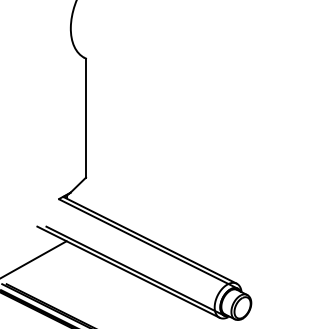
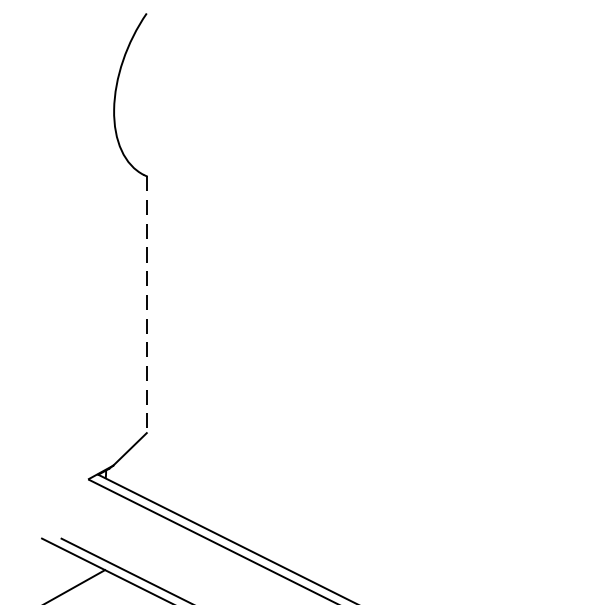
line: (85, 118) -> (145, 305), solid -> dashed

